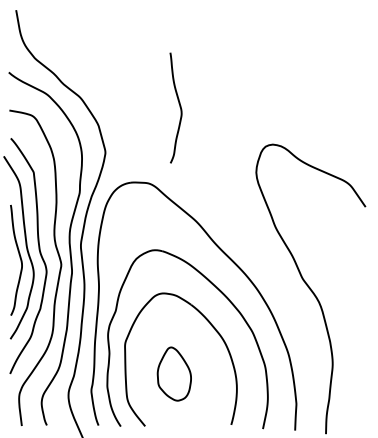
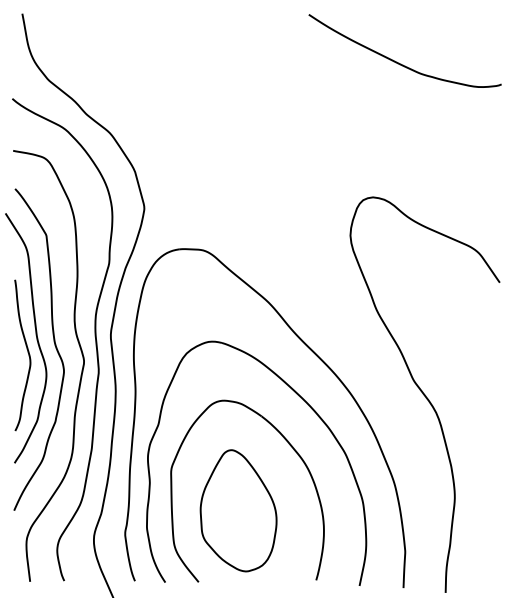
curve: (293, 46) -> (401, 63), added
curve: (179, 105) -> (245, 144), removed
part: (174, 373) -> (238, 510), size x1.67

